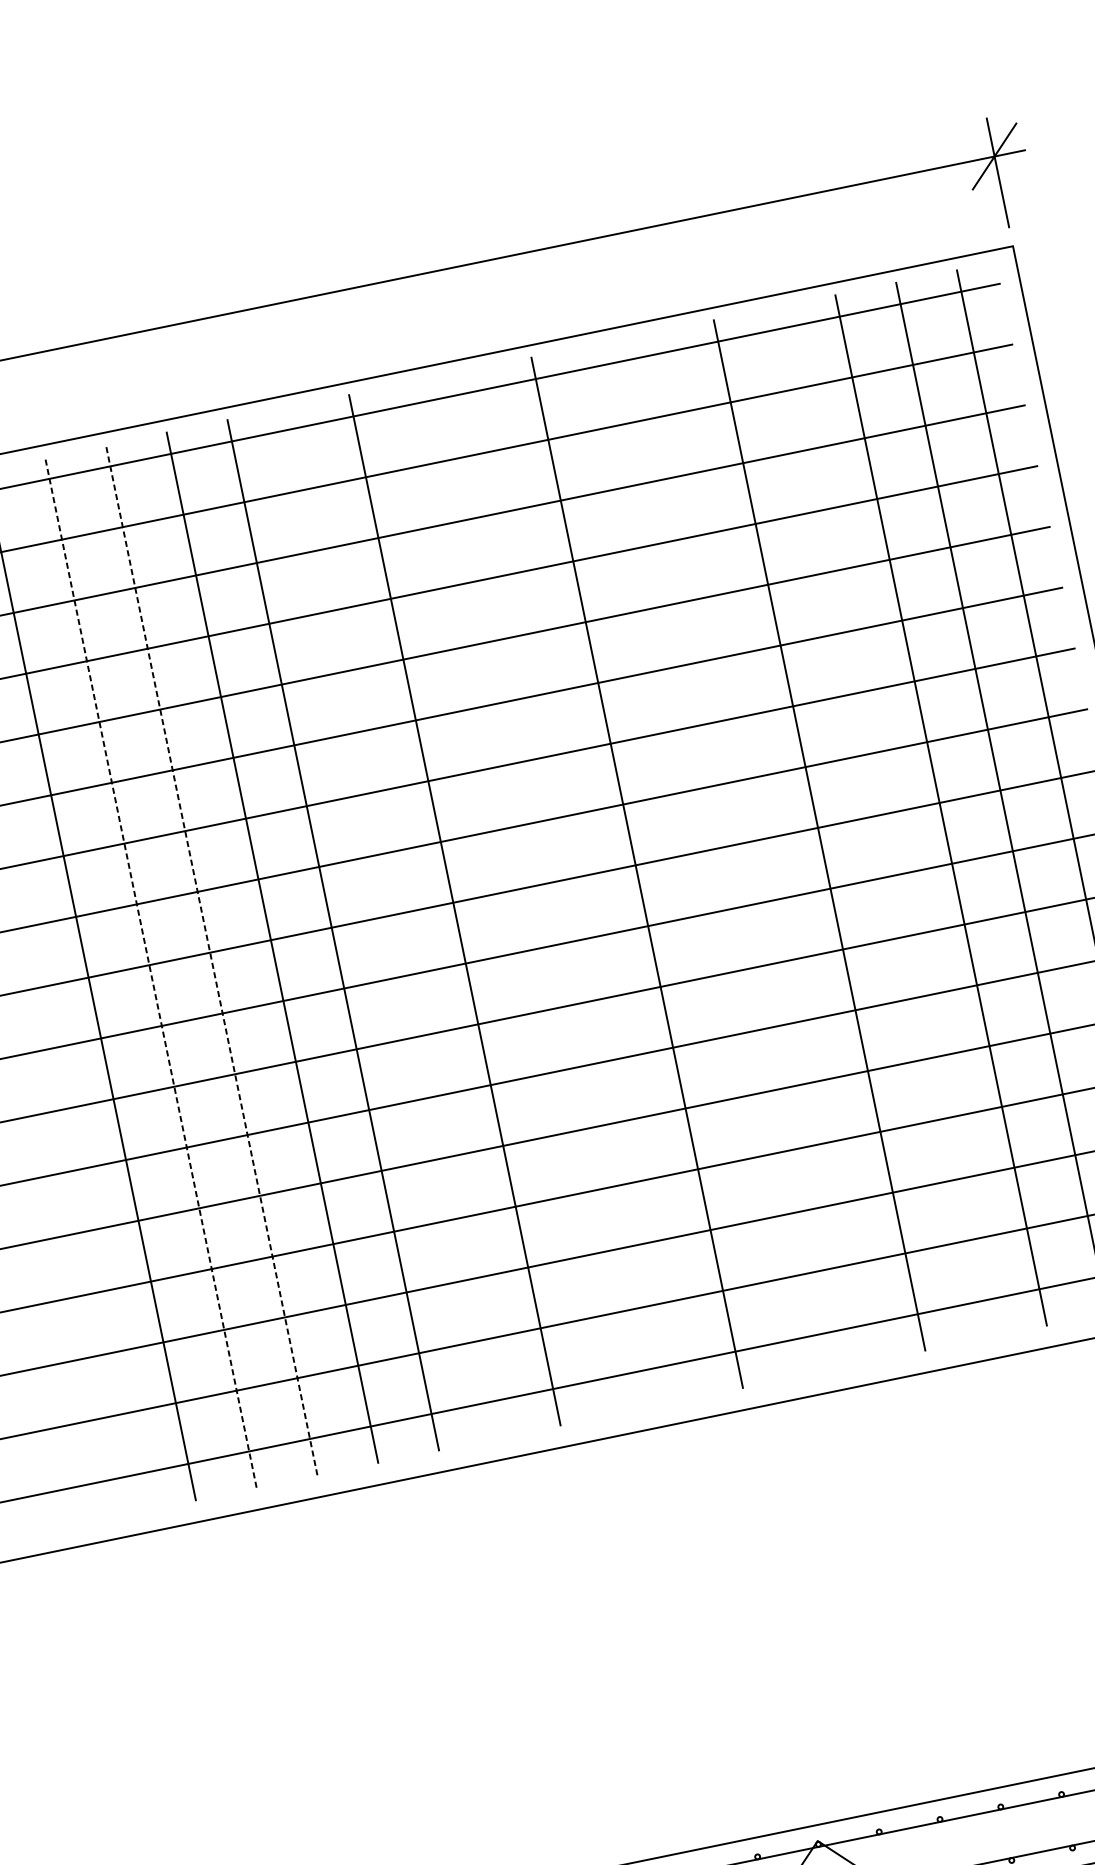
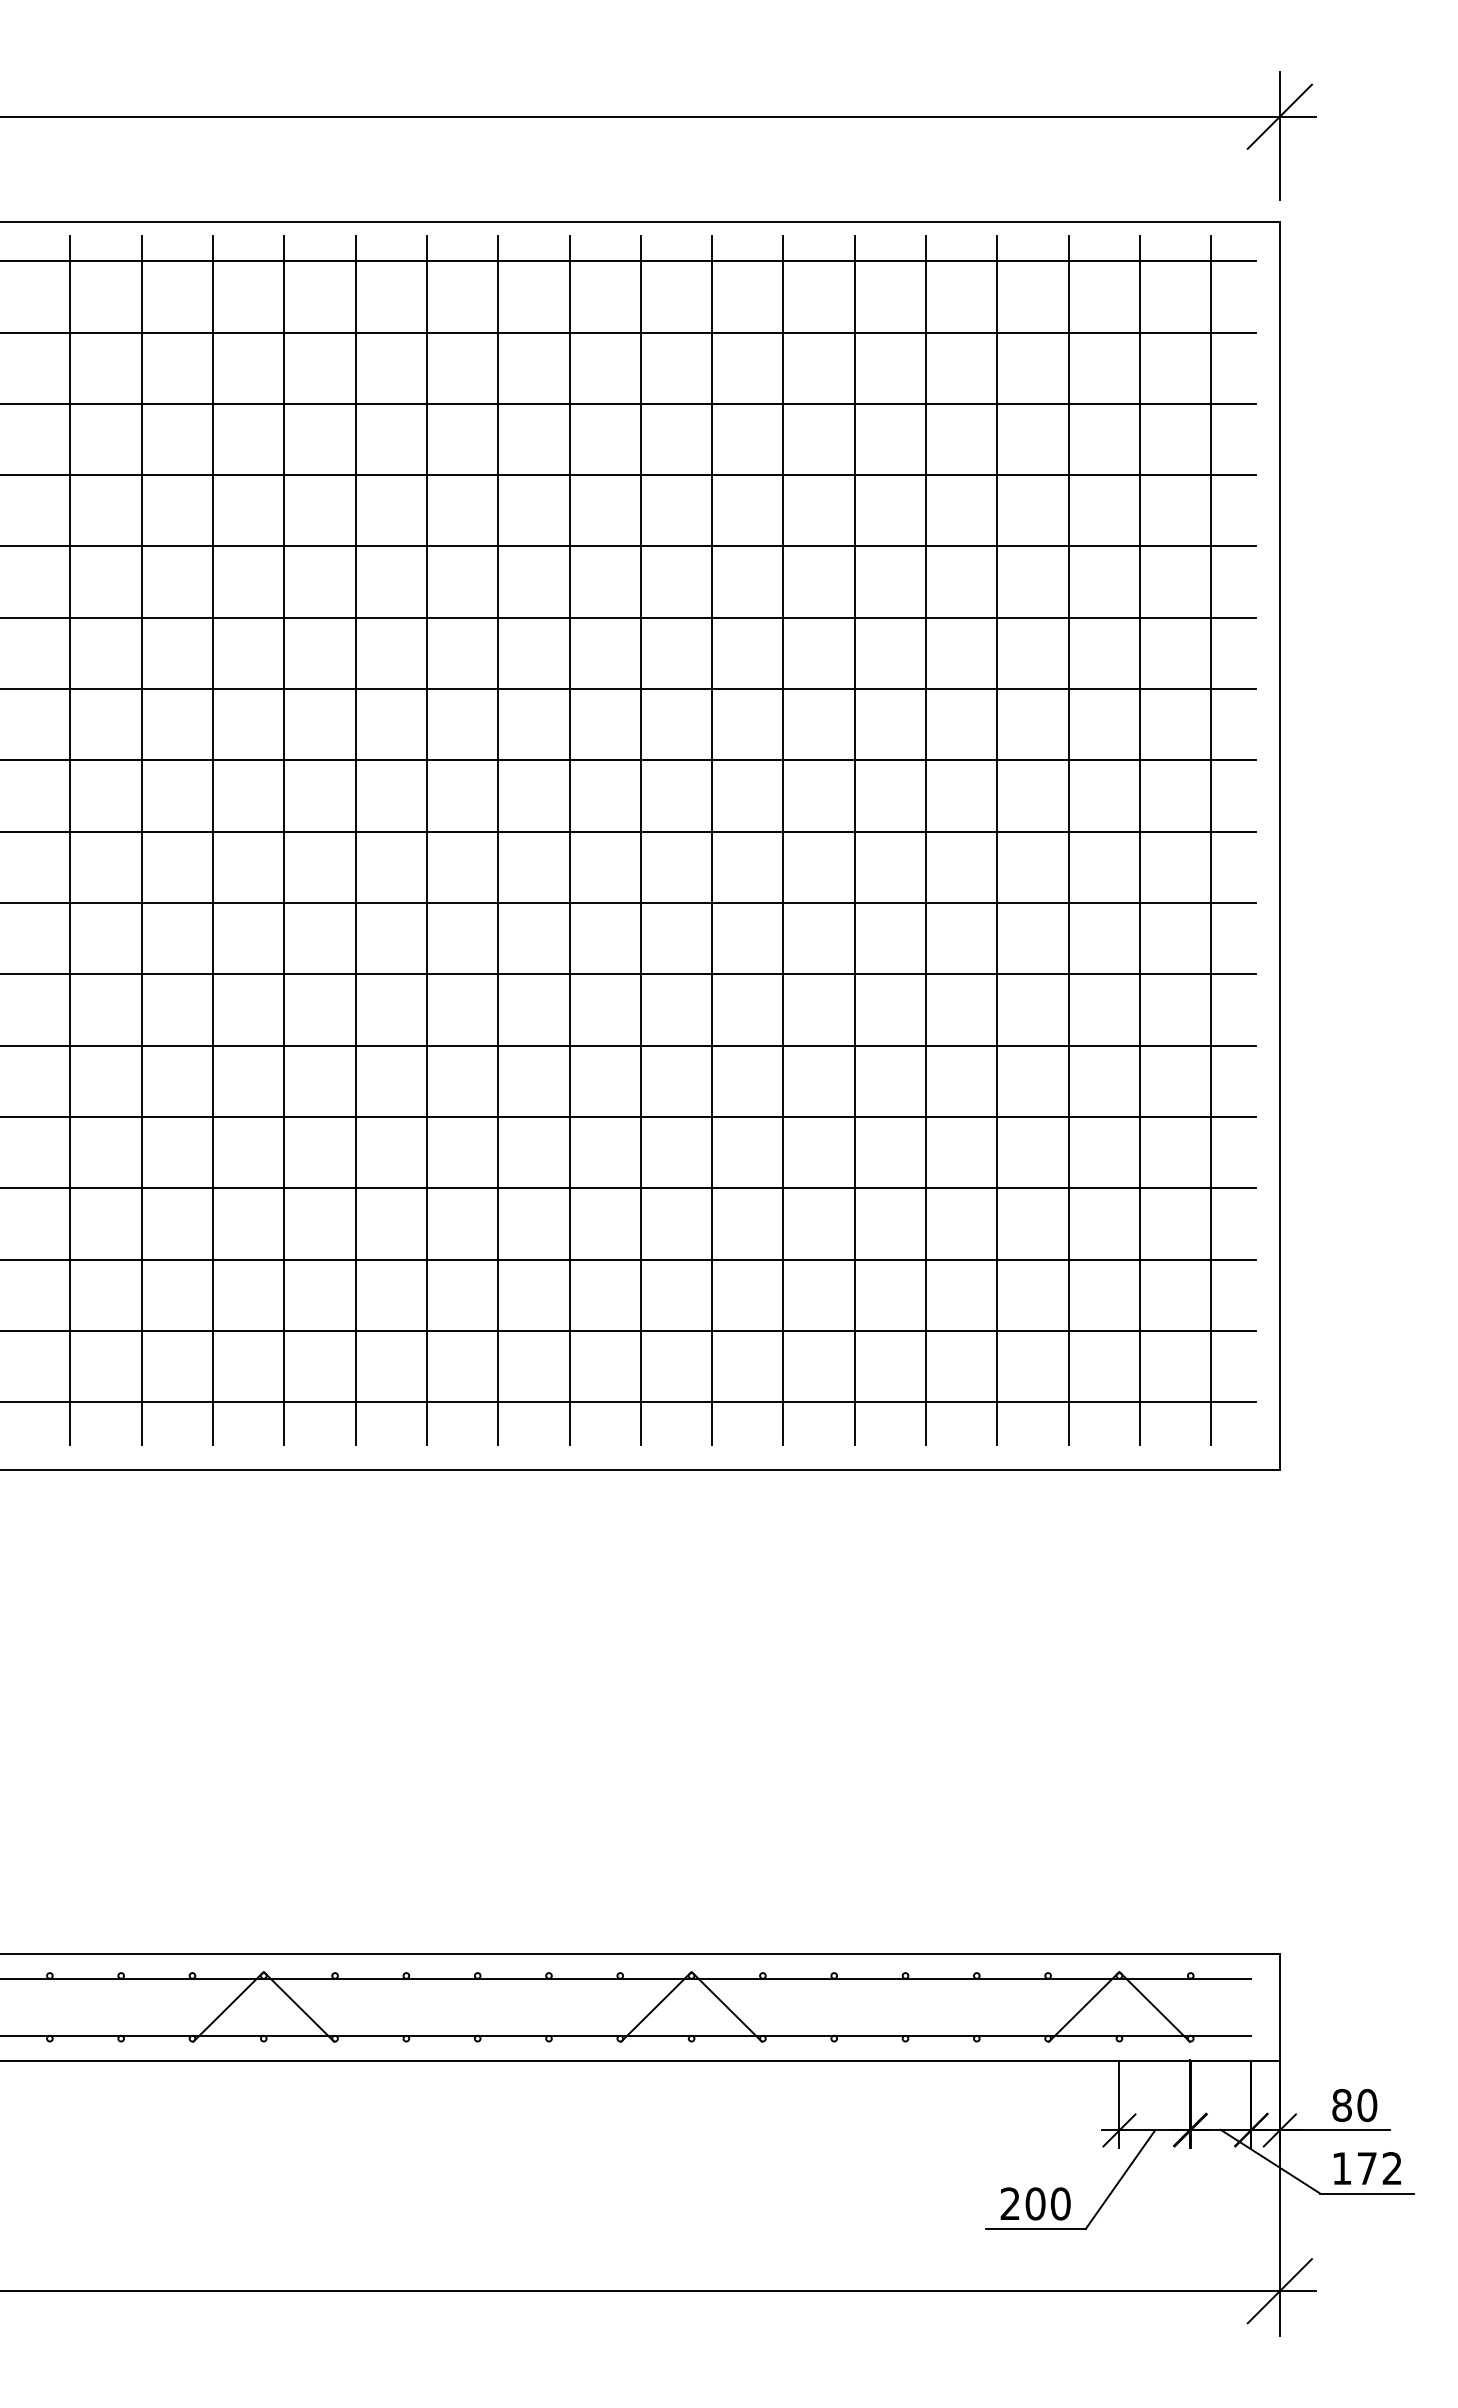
line: (880, 822) -> (997, 840), added
line: (758, 847) -> (854, 840), added
line: (698, 860) -> (783, 840), added
line: (576, 885) -> (640, 840), added
line: (515, 897) -> (569, 840), added
line: (393, 922) -> (426, 840), added
line: (211, 959) -> (212, 839), dashed -> solid
line: (150, 971) -> (141, 839), dashed -> solid

